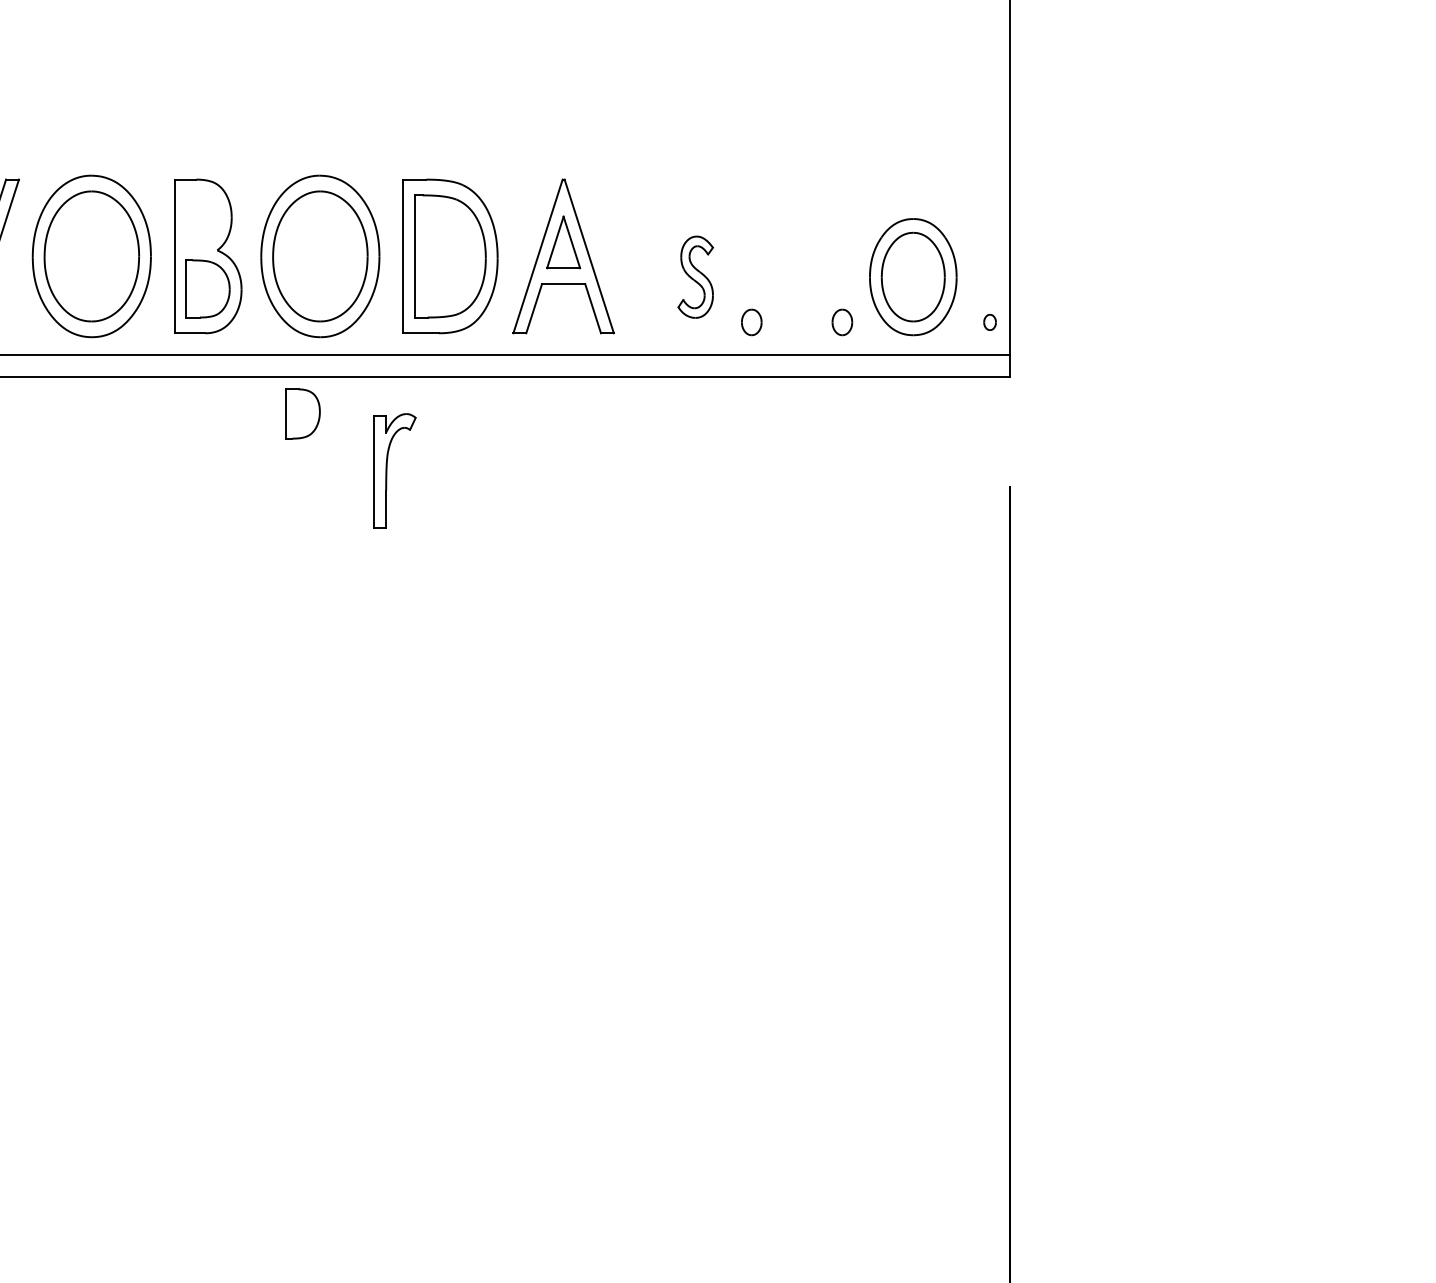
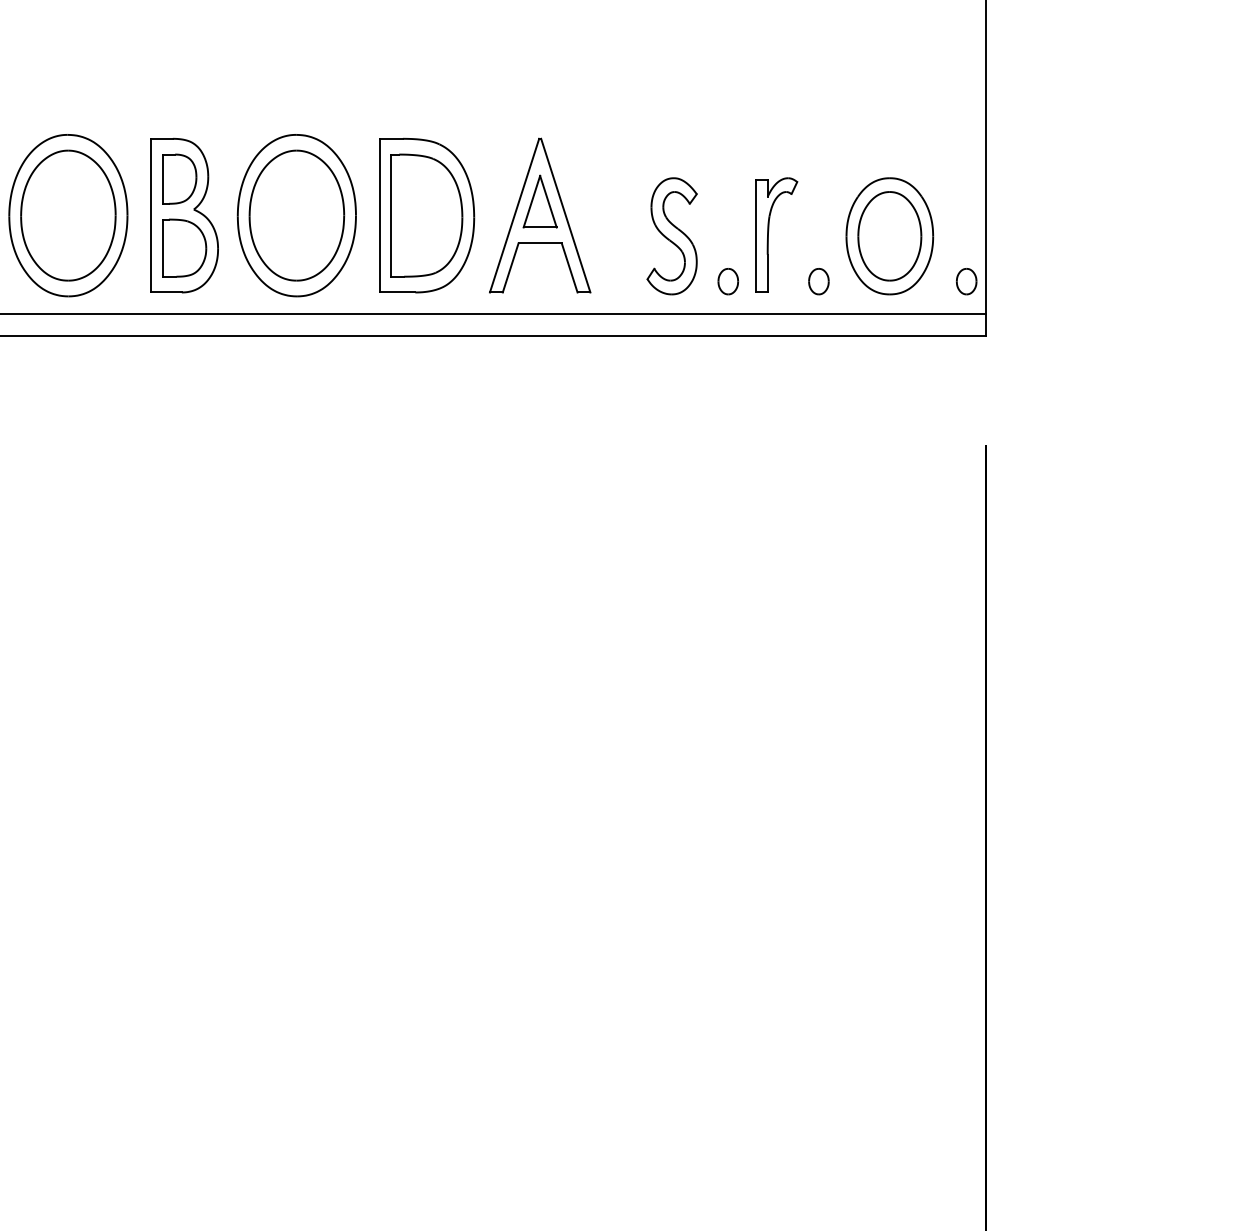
part: (695, 277) -> (672, 236), size x1.43
part: (989, 322) -> (966, 281), size x1.67
part: (302, 413) -> (179, 178), moved
part: (387, 470) -> (769, 234), moved

